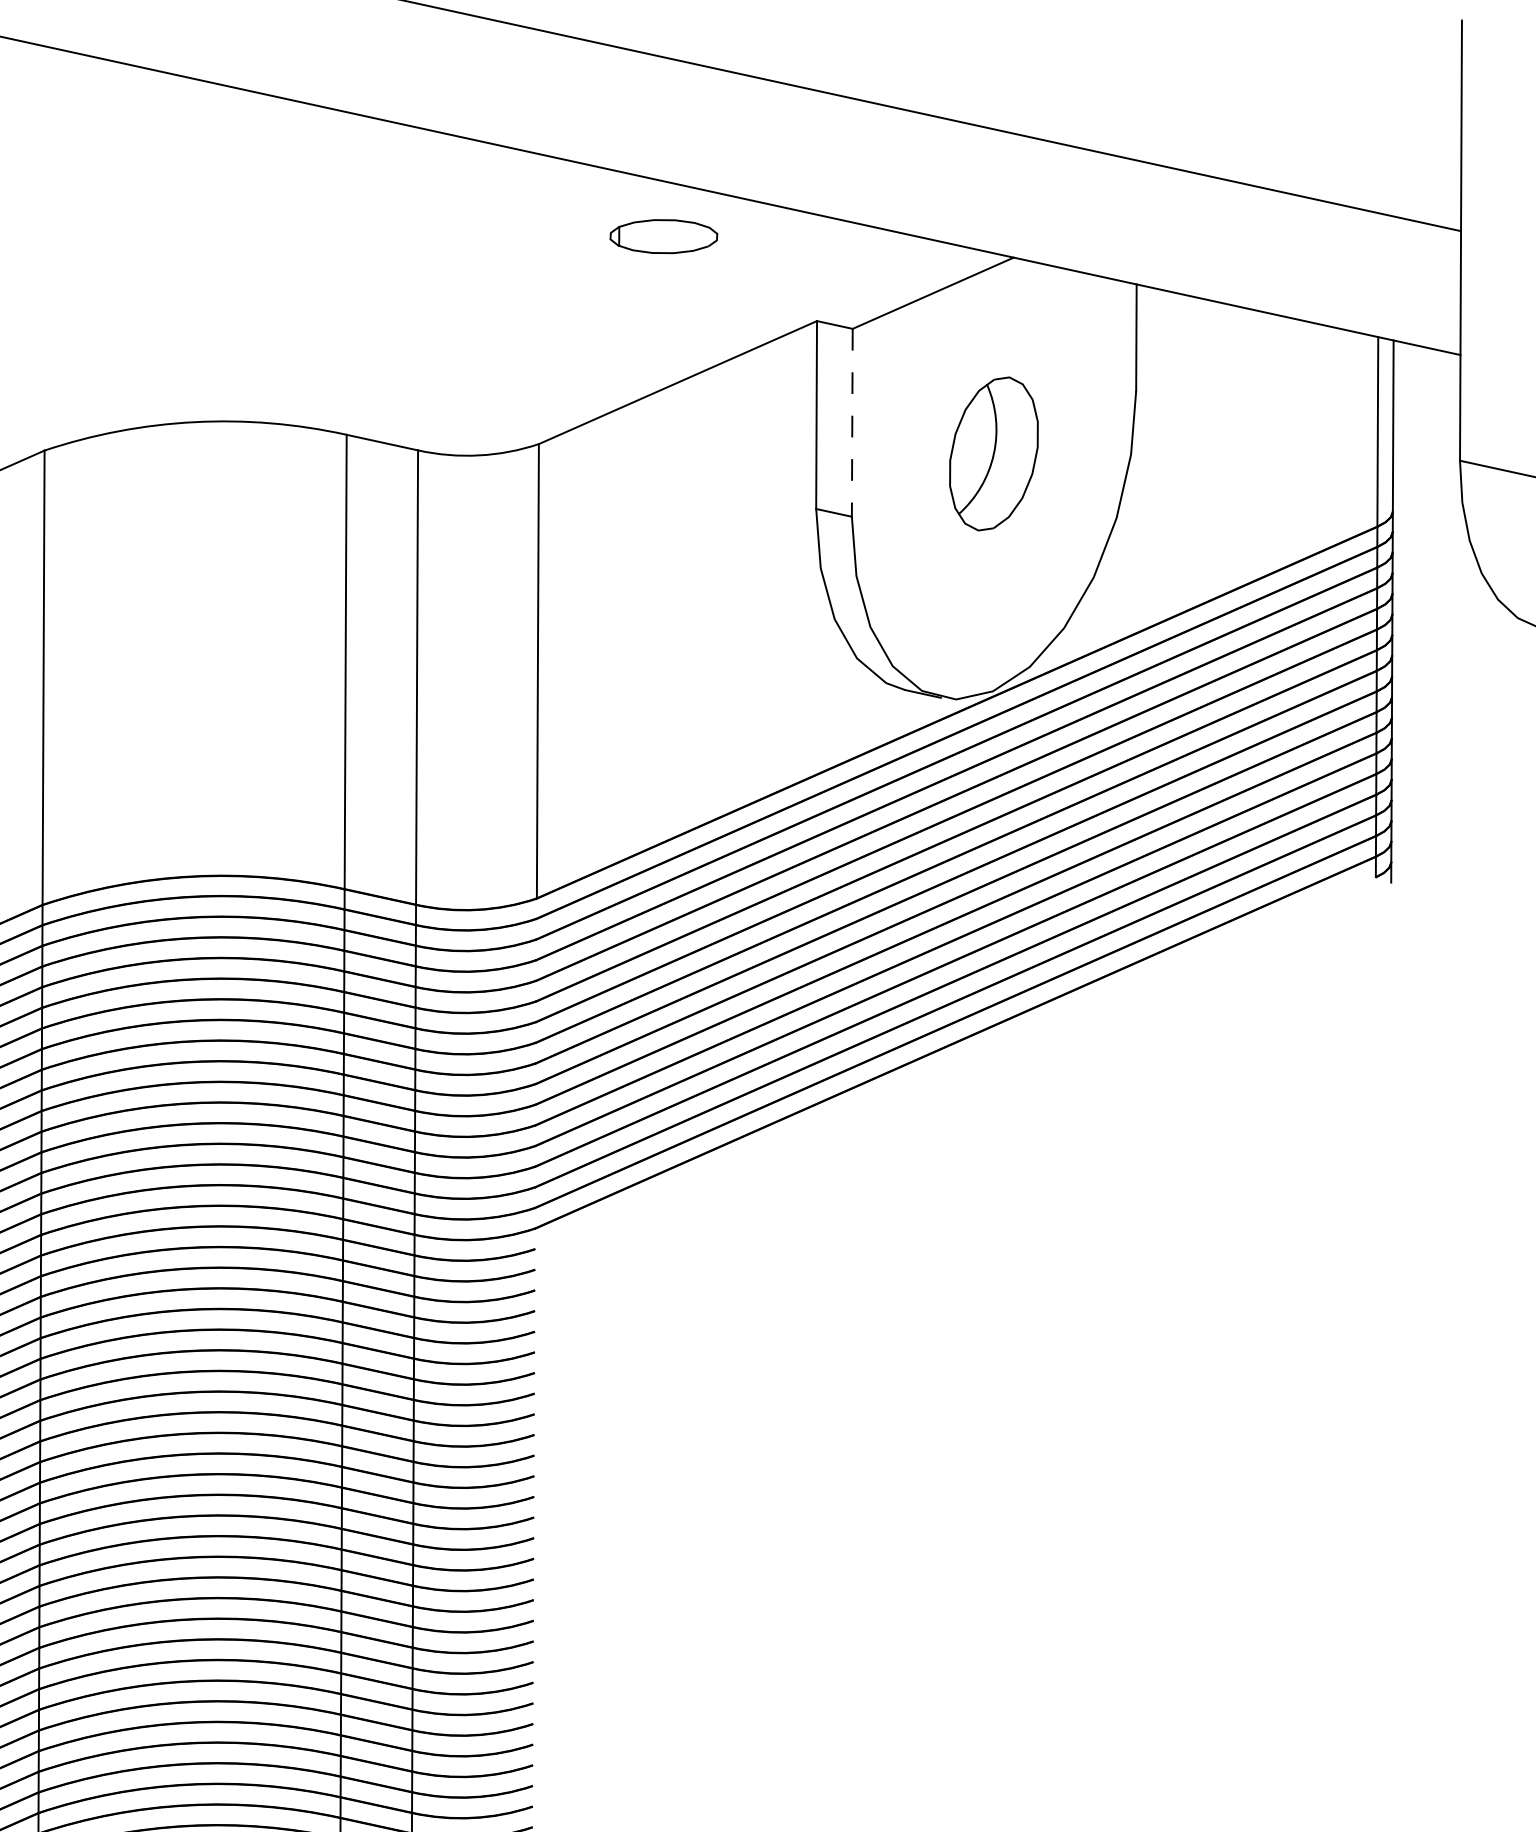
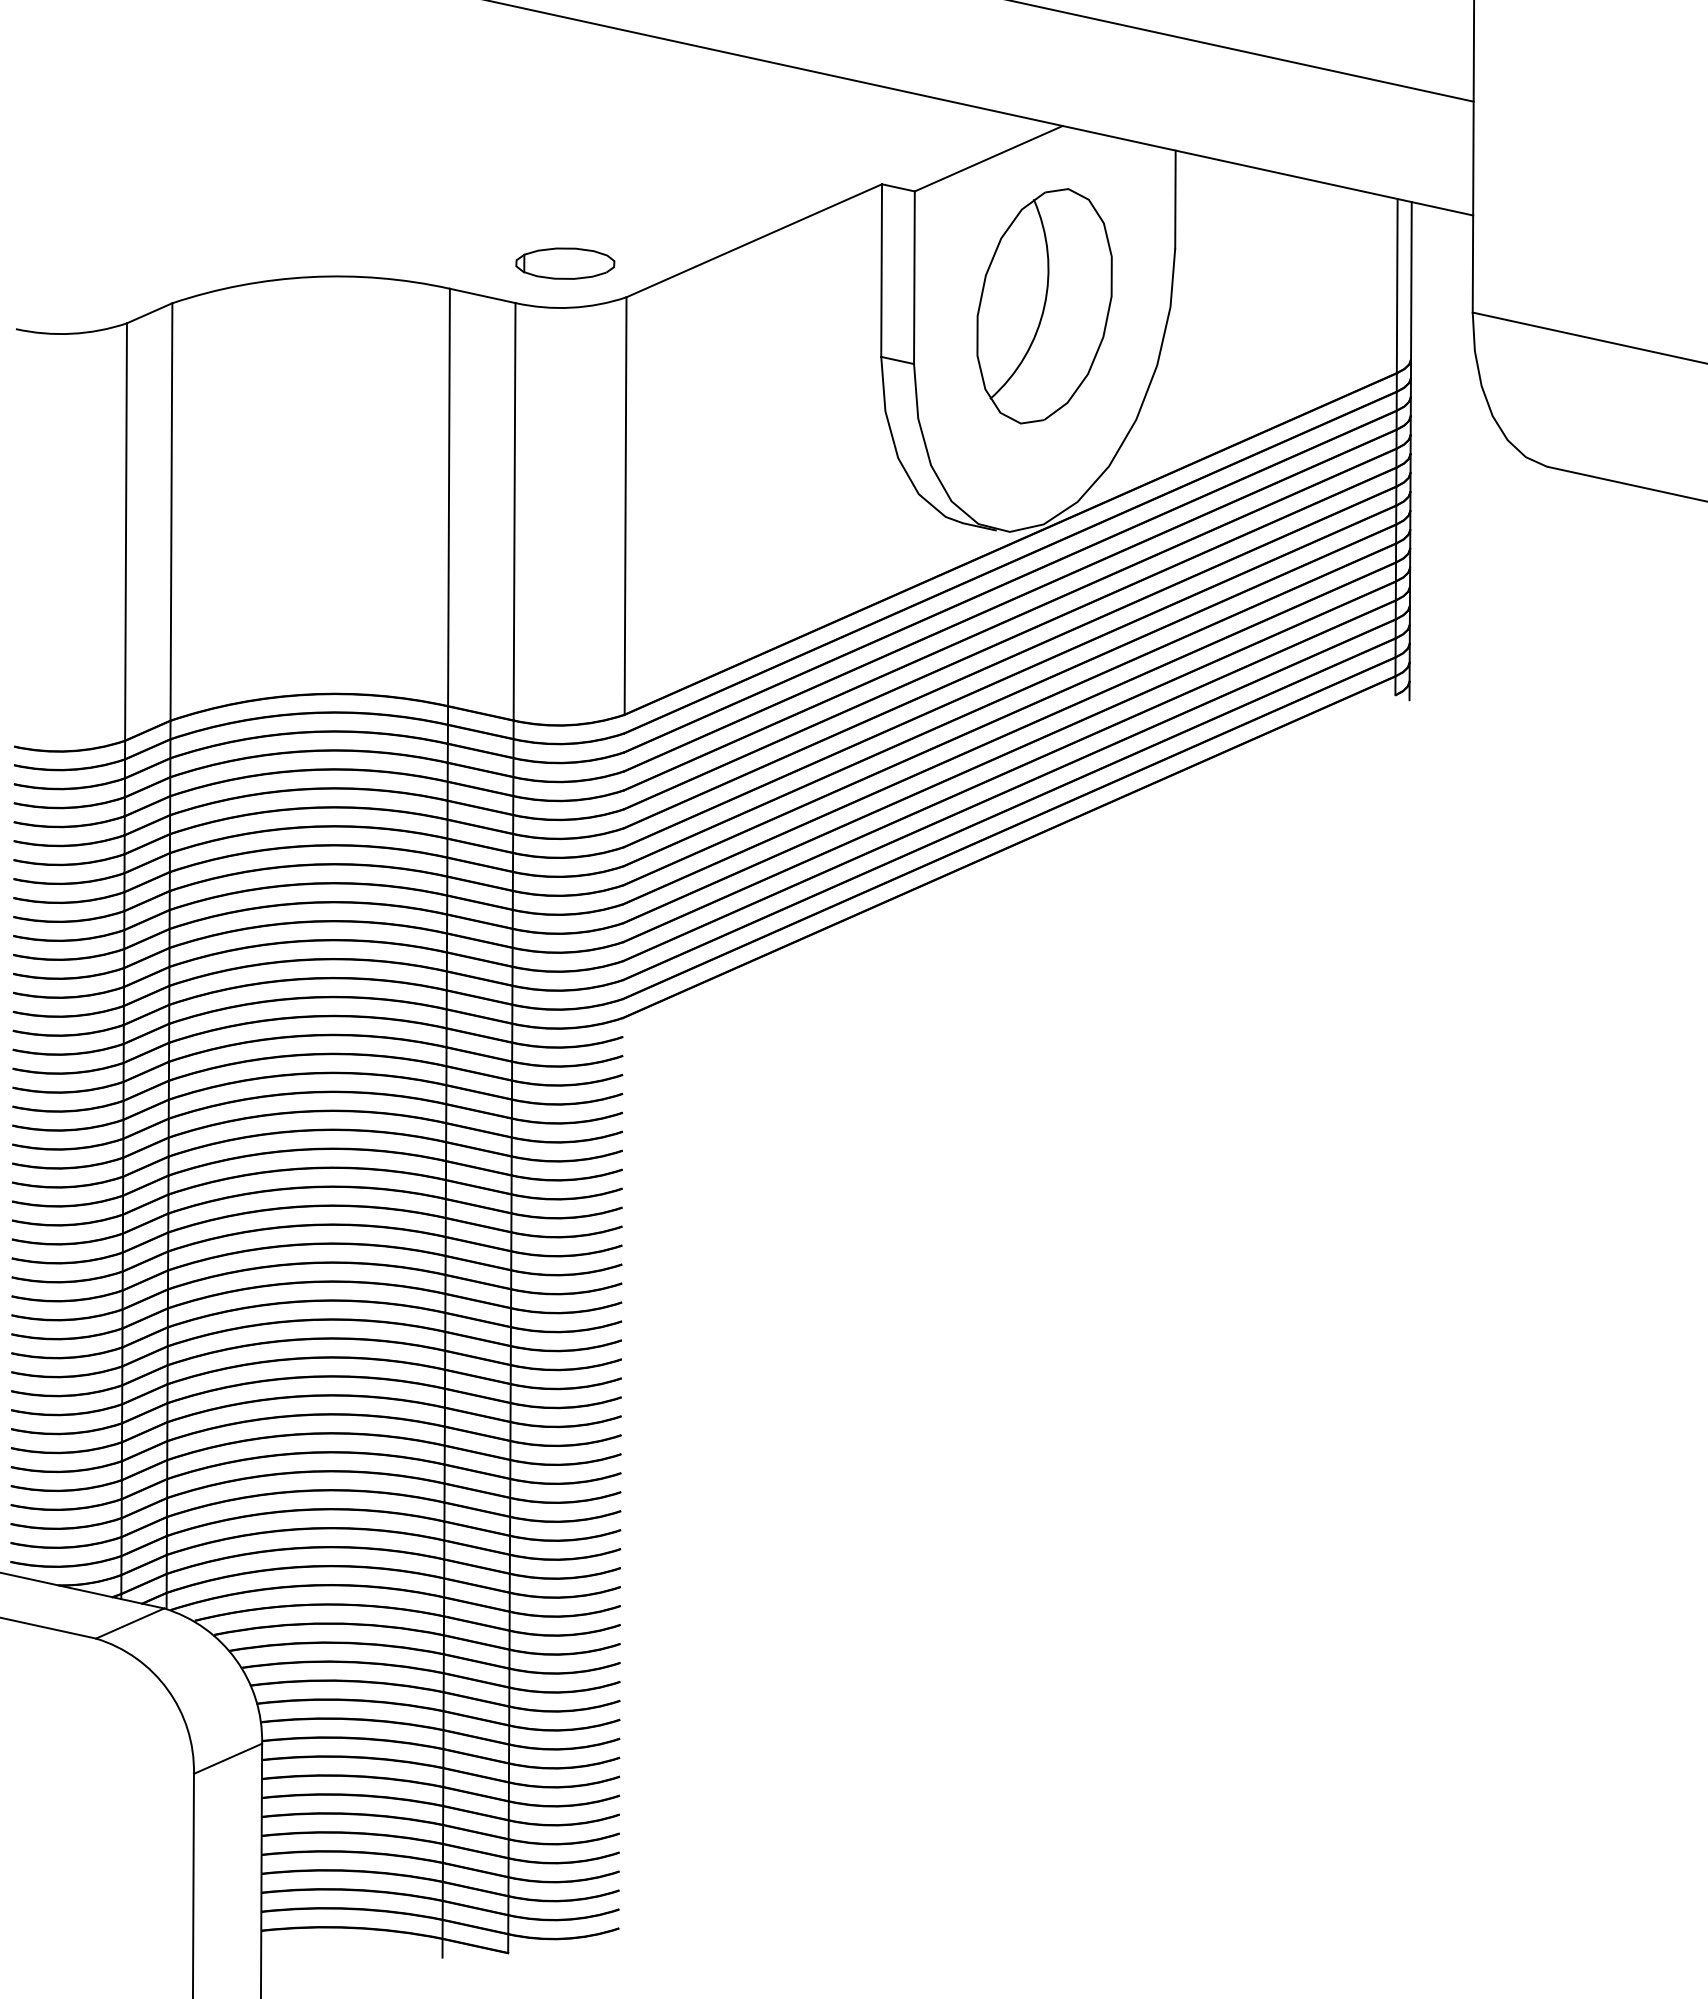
part: (664, 236) -> (565, 263), moved
line: (852, 423) -> (914, 278), dashed -> solid
part: (993, 454) -> (1044, 306), size x1.67

